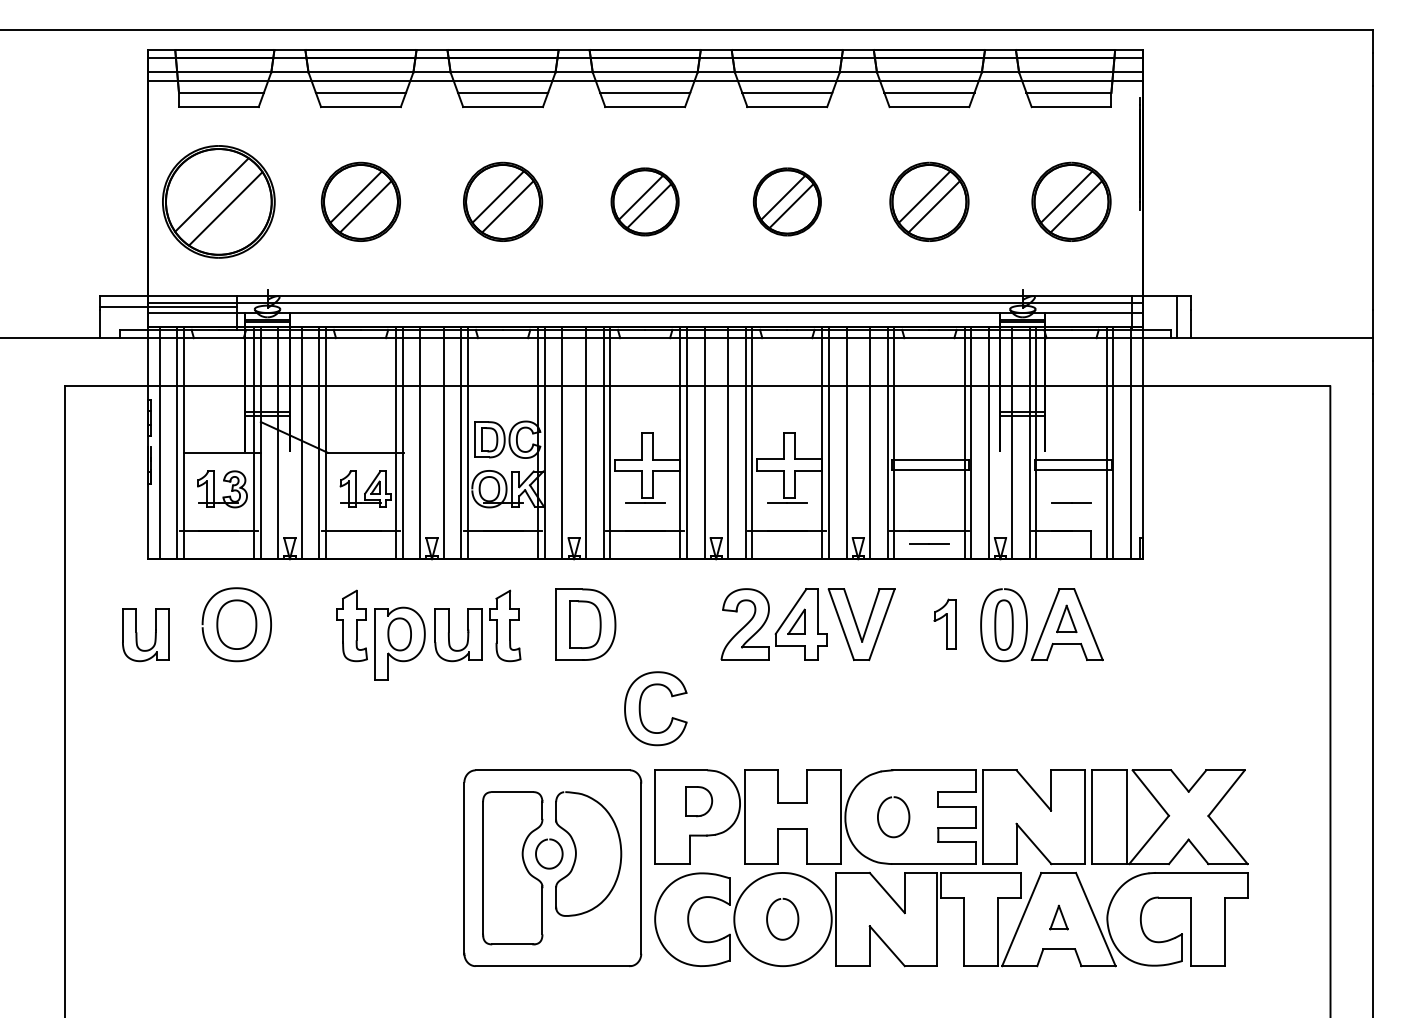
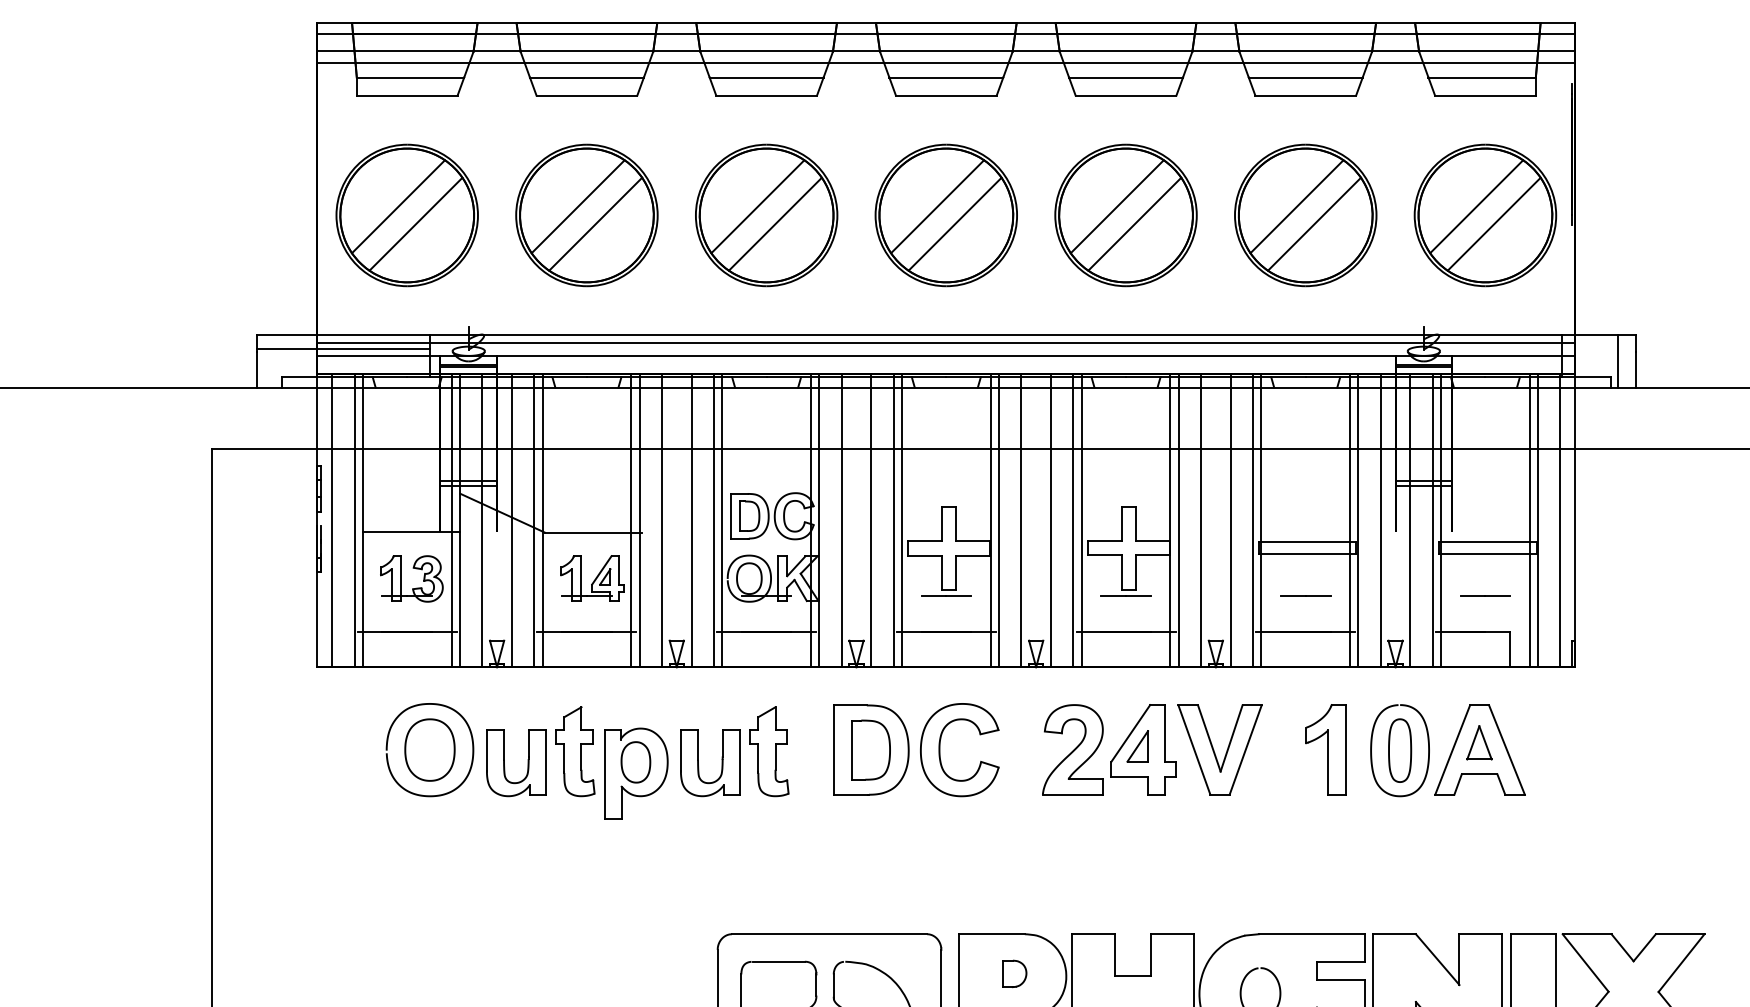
part: (360, 201) -> (586, 214), size x1.43
part: (502, 201) -> (765, 214), size x1.43
part: (644, 201) -> (945, 214), size x1.67
part: (787, 201) -> (1126, 214), size x1.67
part: (929, 201) -> (1305, 214), size x1.43
part: (1071, 201) -> (1485, 214), size x1.43
line: (929, 543) -> (1305, 595), moved
part: (945, 624) -> (1326, 749), size x1.43
part: (137, 635) -> (505, 763), moved
part: (640, 708) -> (940, 749), moved
part: (699, 801) -> (1015, 973), size x0.71

